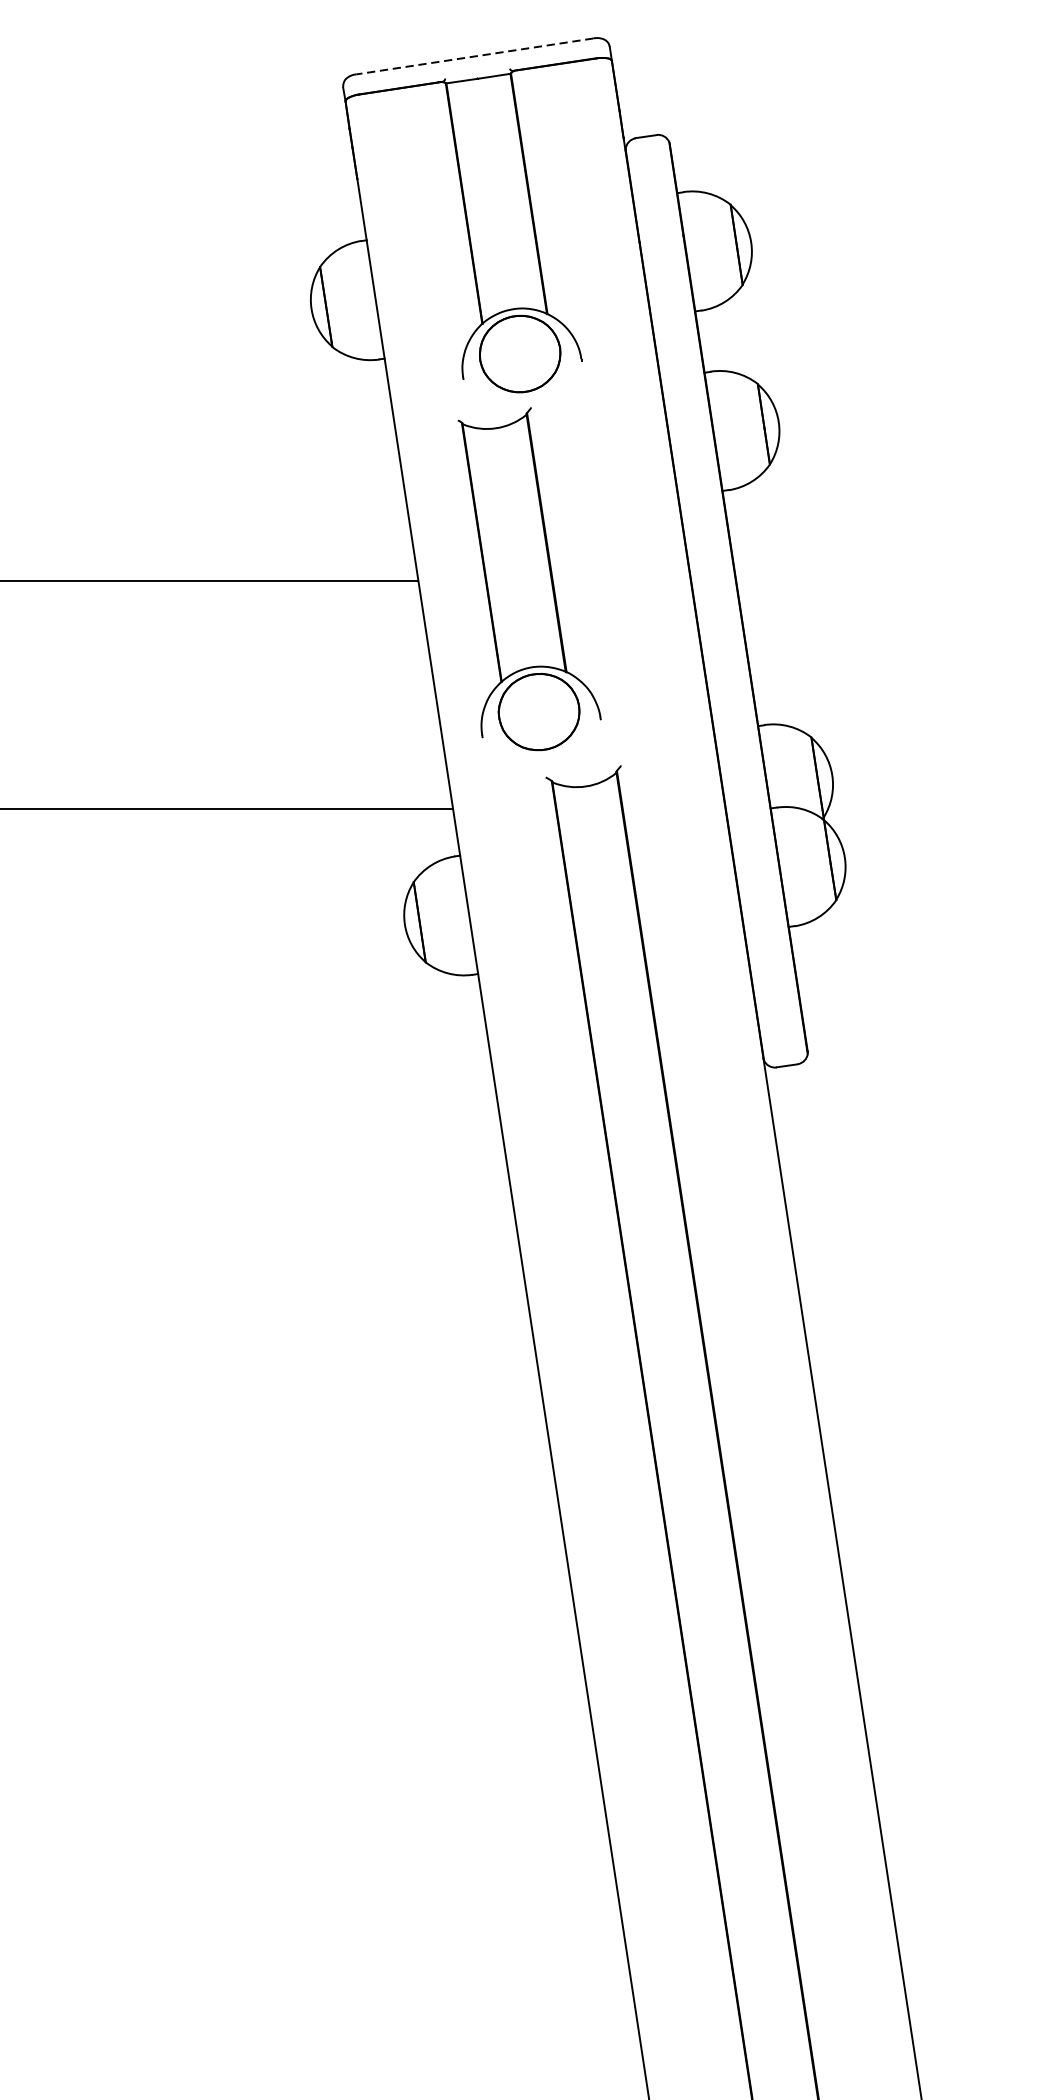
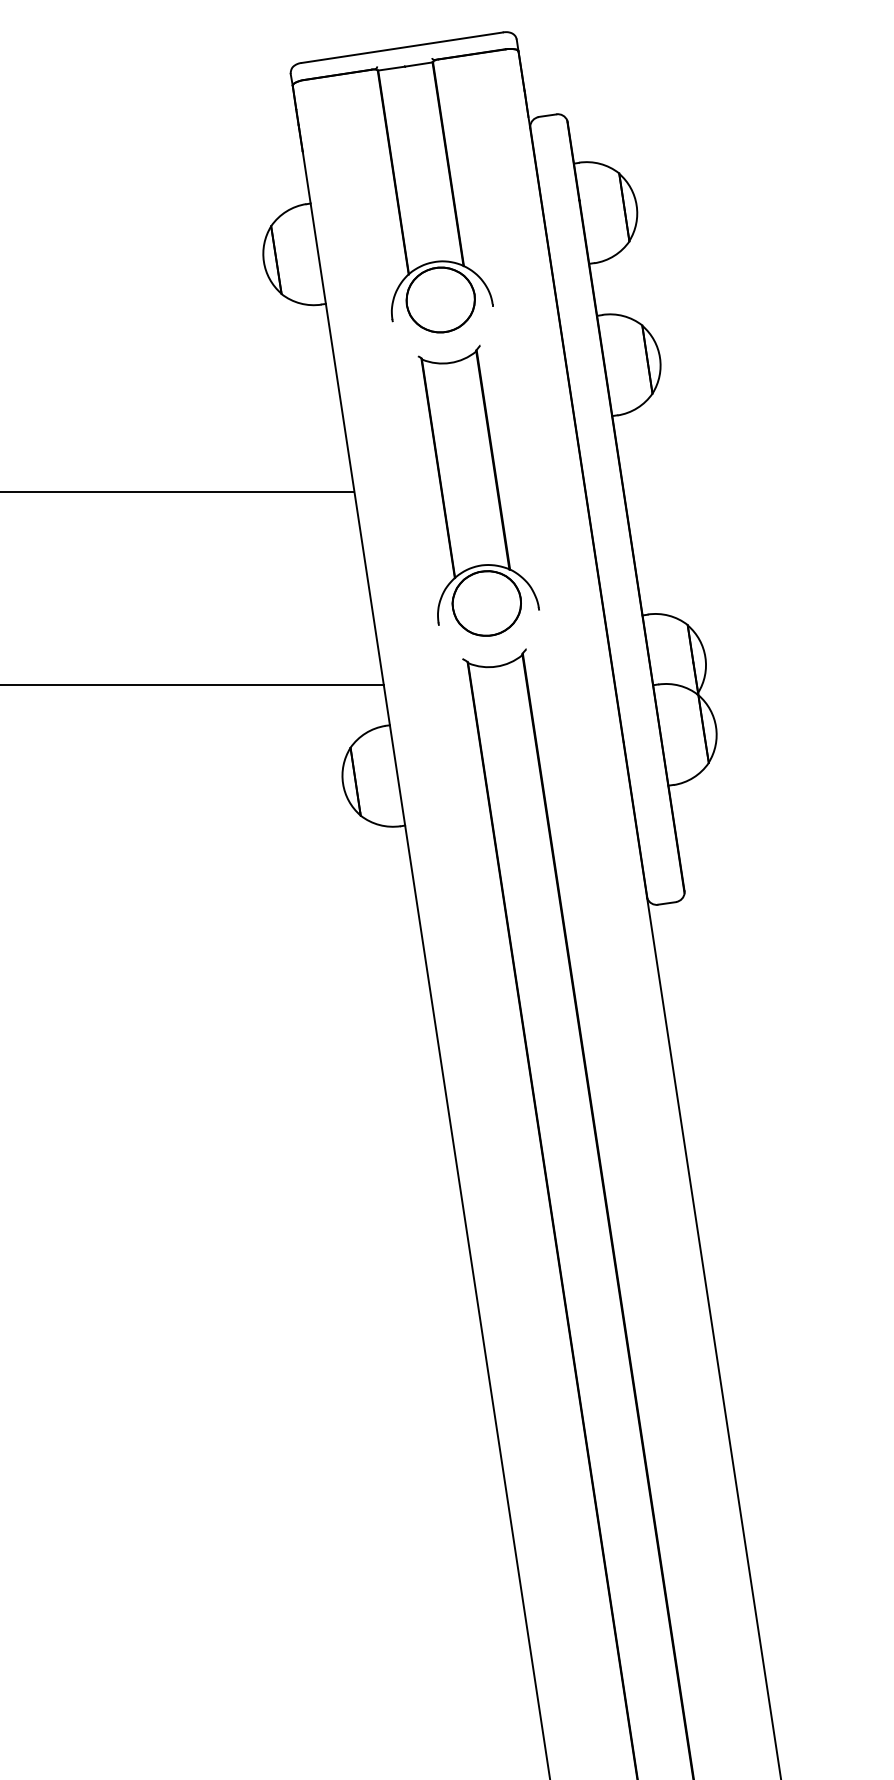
line: (475, 56) -> (402, 47), dashed -> solid
part: (529, 578) -> (478, 490), moved

